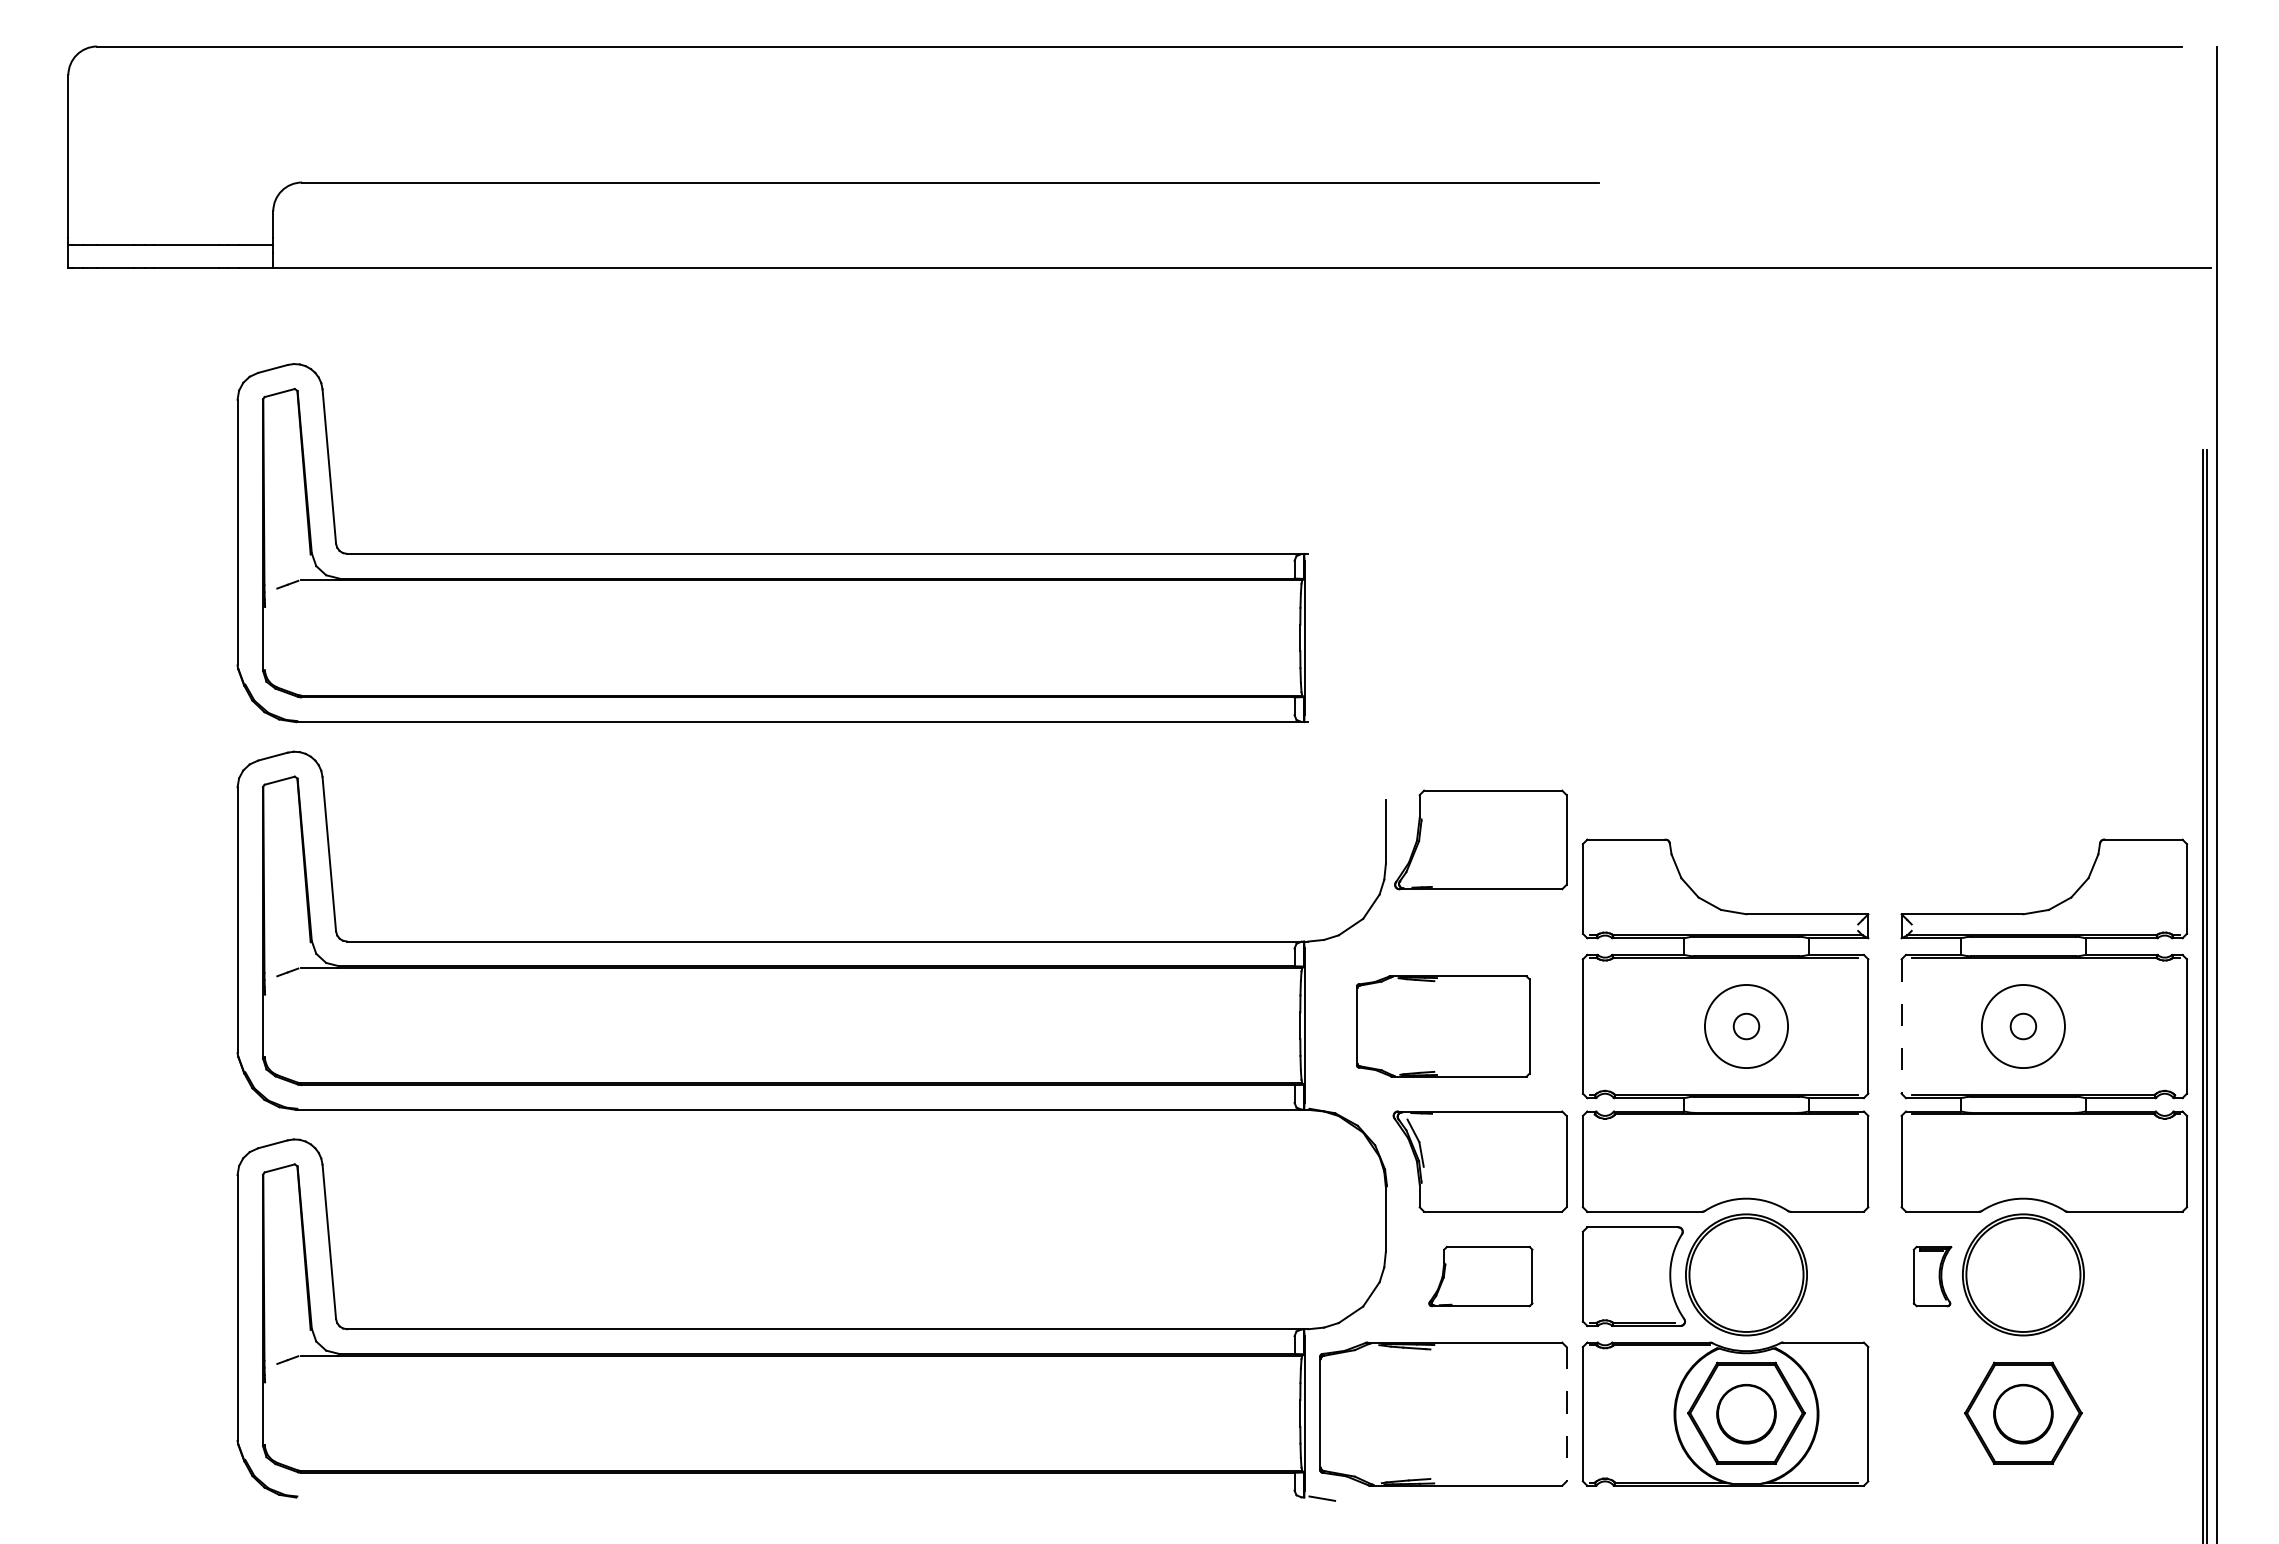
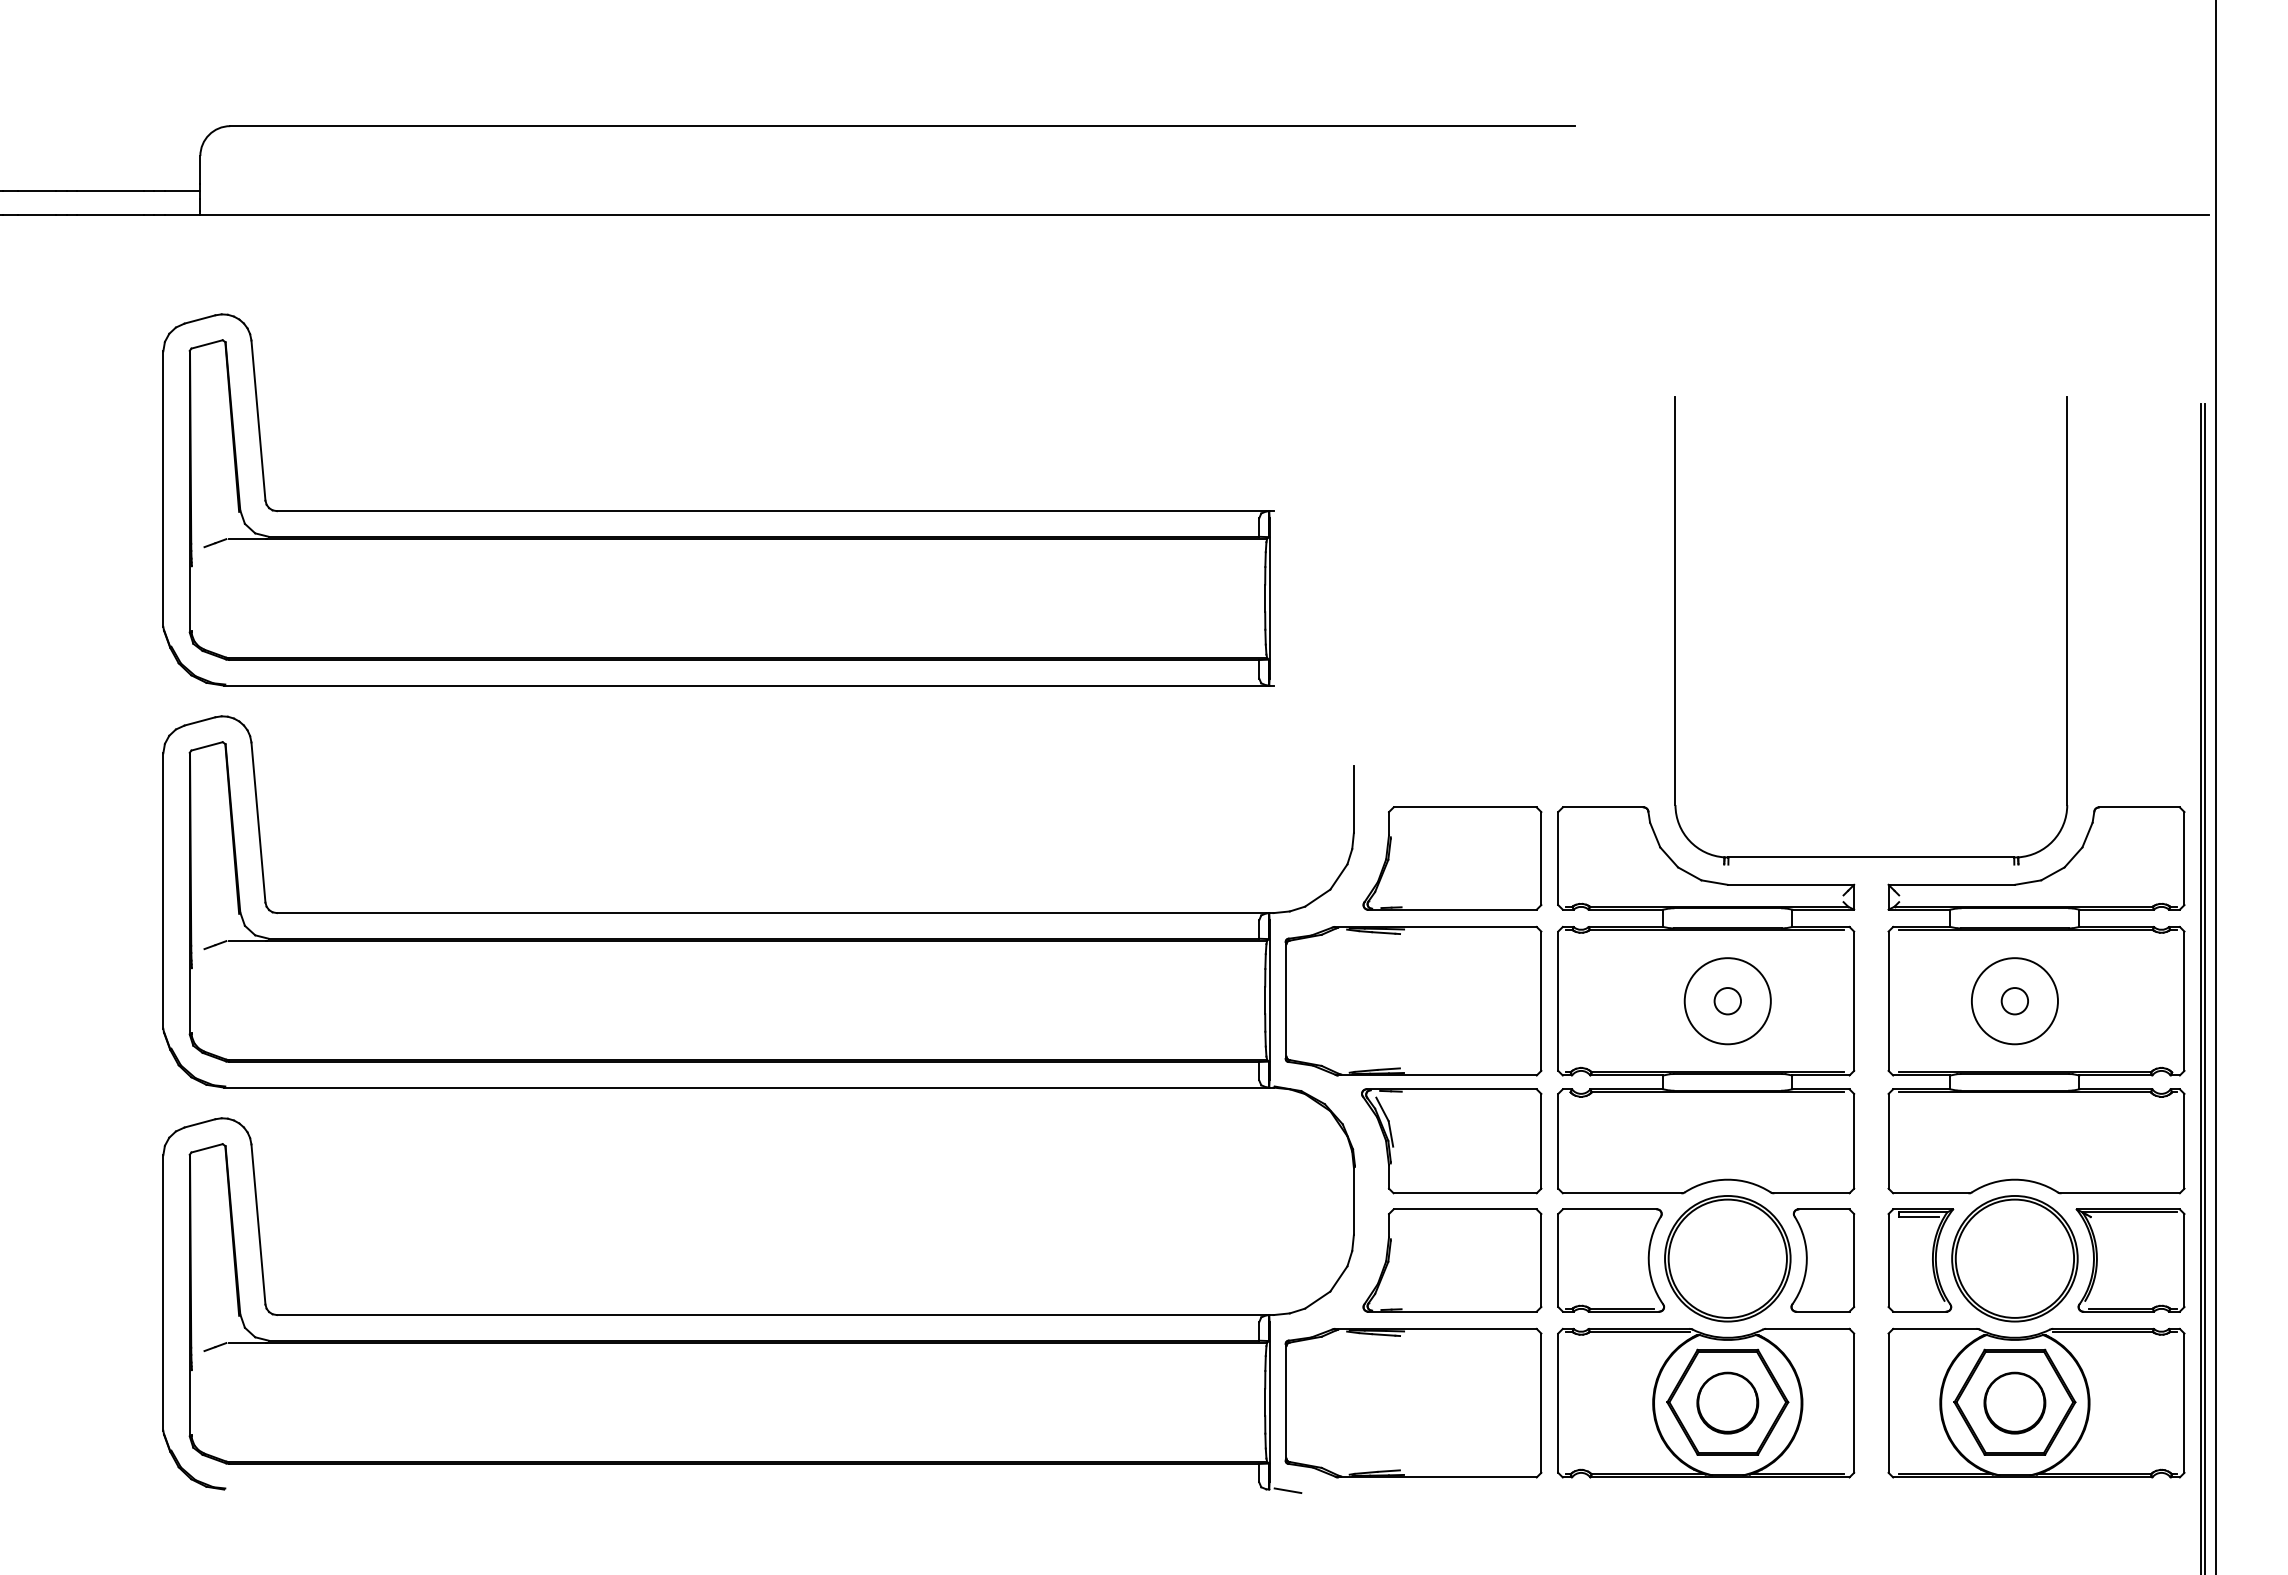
part: (1696, 669) -> (1675, 631), added
part: (1480, 839) -> (1452, 858), moved
part: (1443, 1026) -> (1413, 1001), size x1.43
line: (1901, 1027) -> (1888, 1002), dashed -> solid
part: (1480, 1276) -> (1452, 1260), size x1.67
part: (1838, 1276) -> (1823, 1260), added
part: (1932, 1276) -> (1920, 1260), size x1.67
part: (2134, 1276) -> (2130, 1260), added
part: (2043, 1413) -> (2035, 1402), added
line: (1566, 1414) -> (1541, 1403), dashed -> solid

